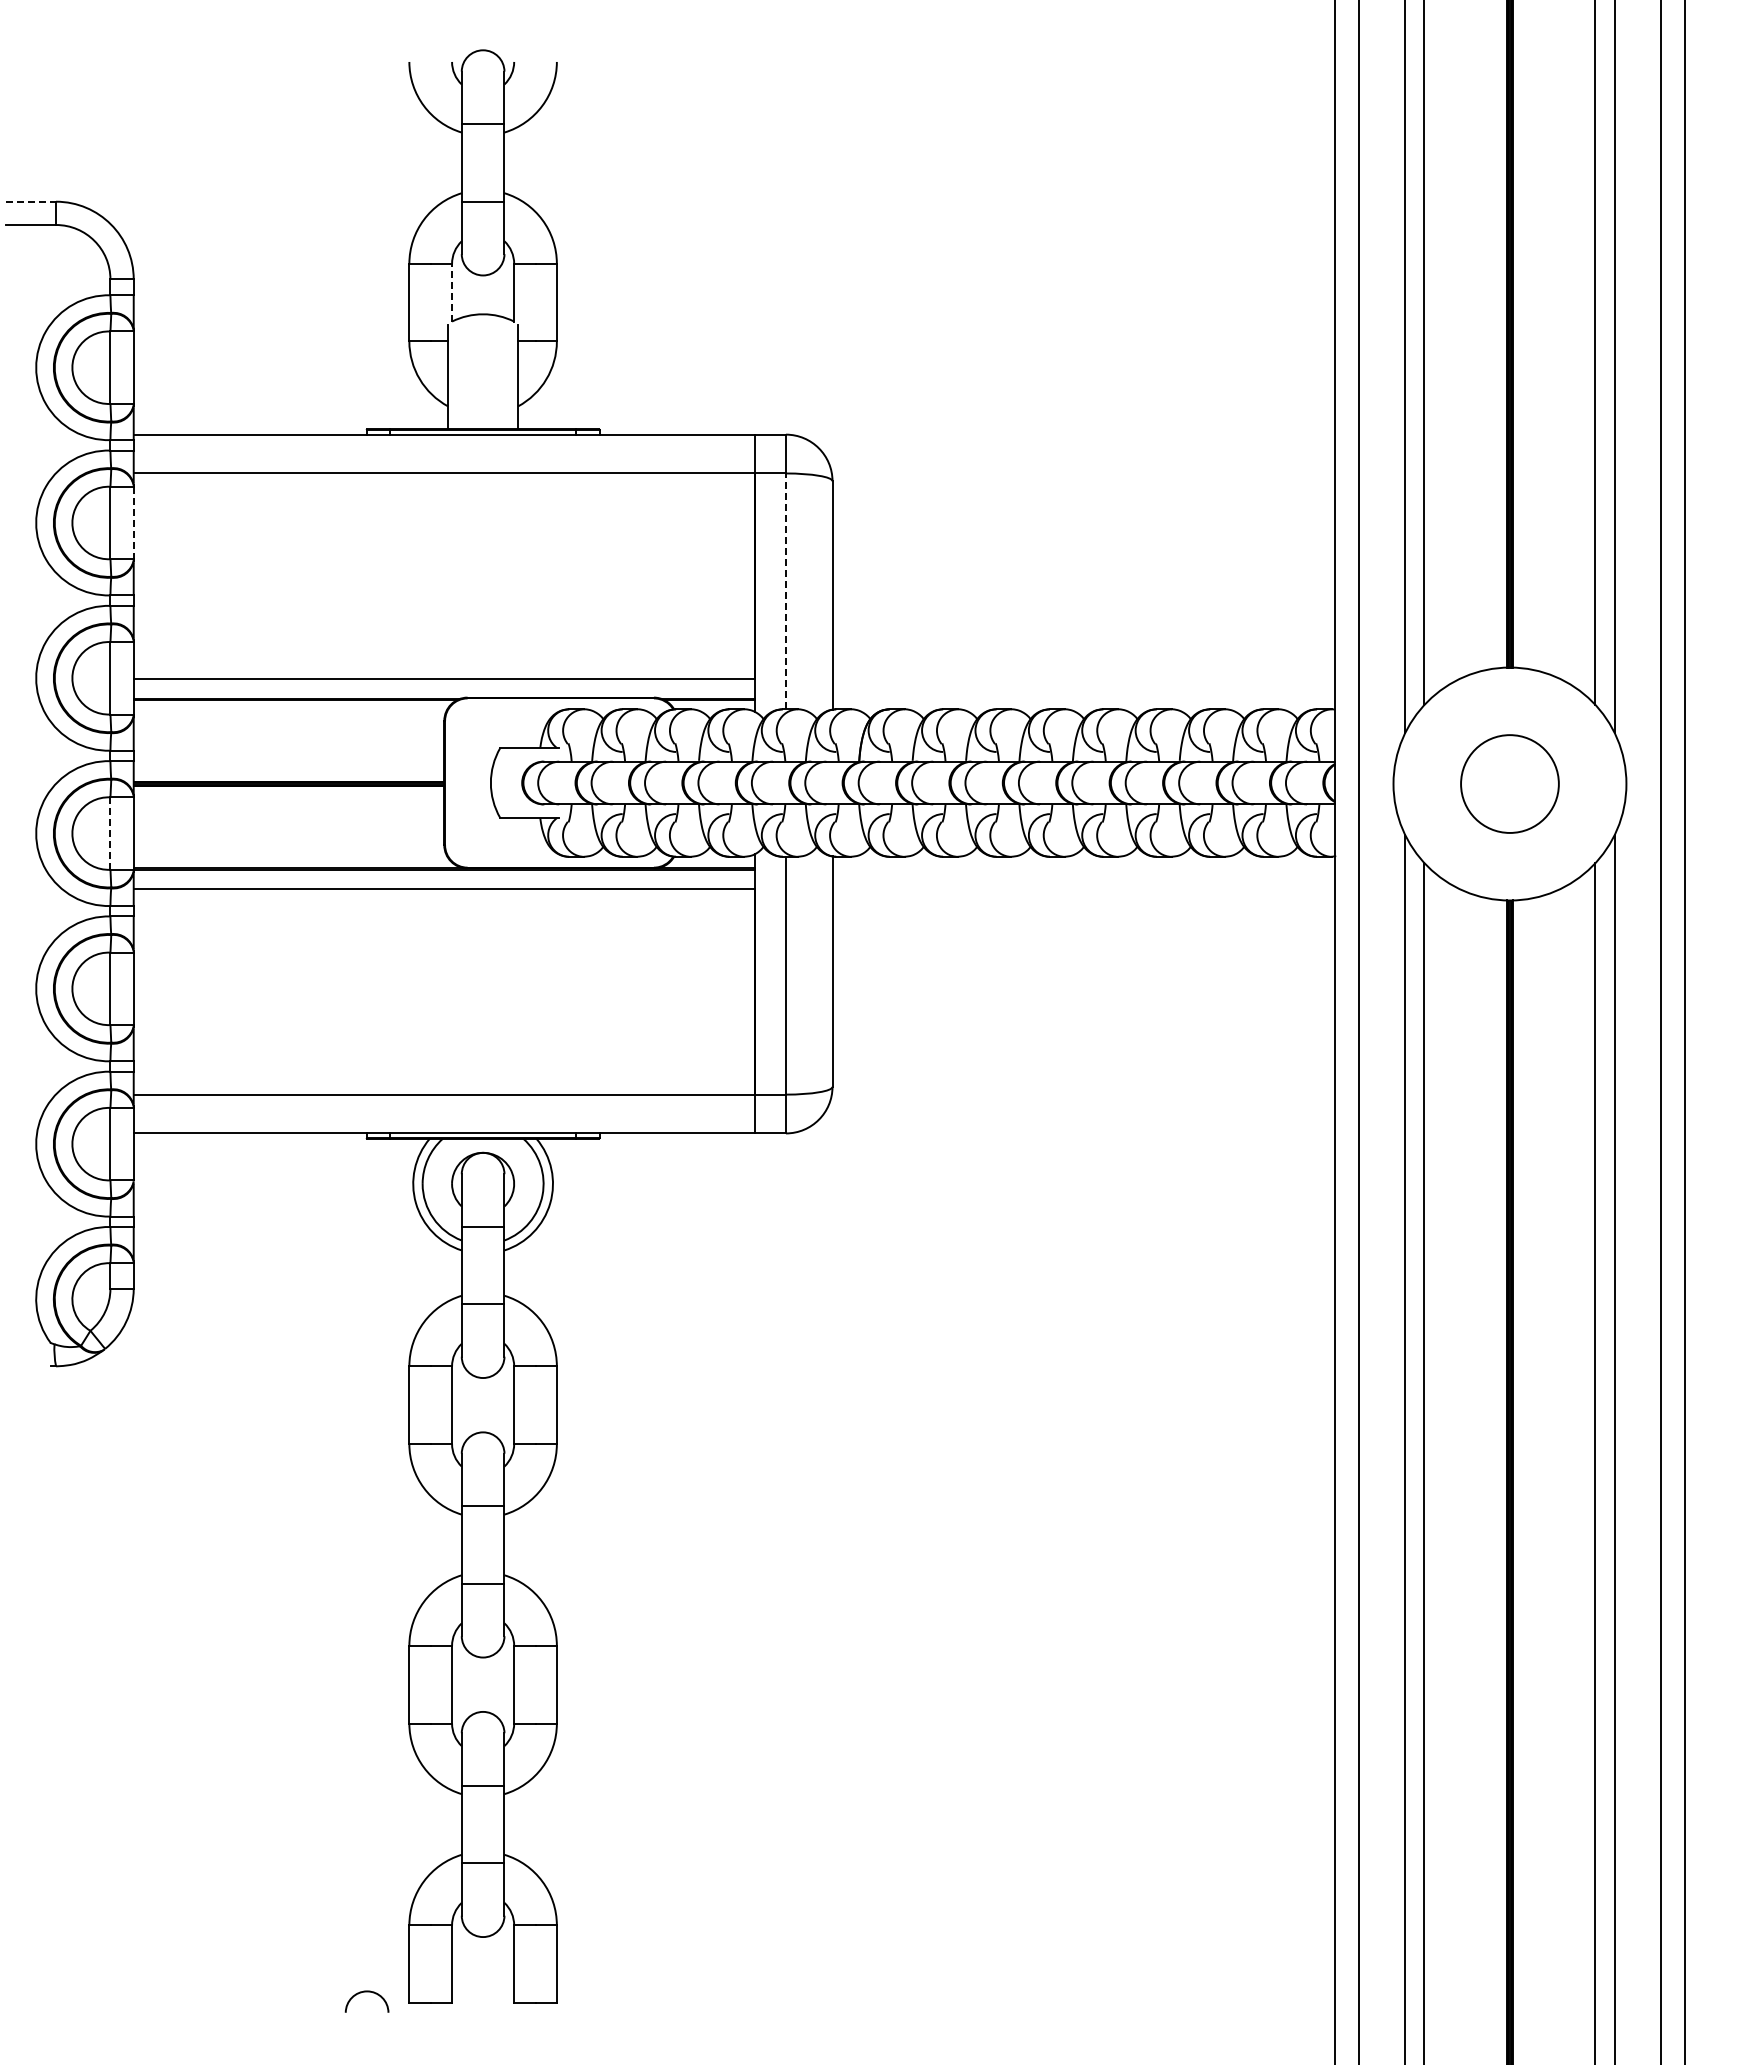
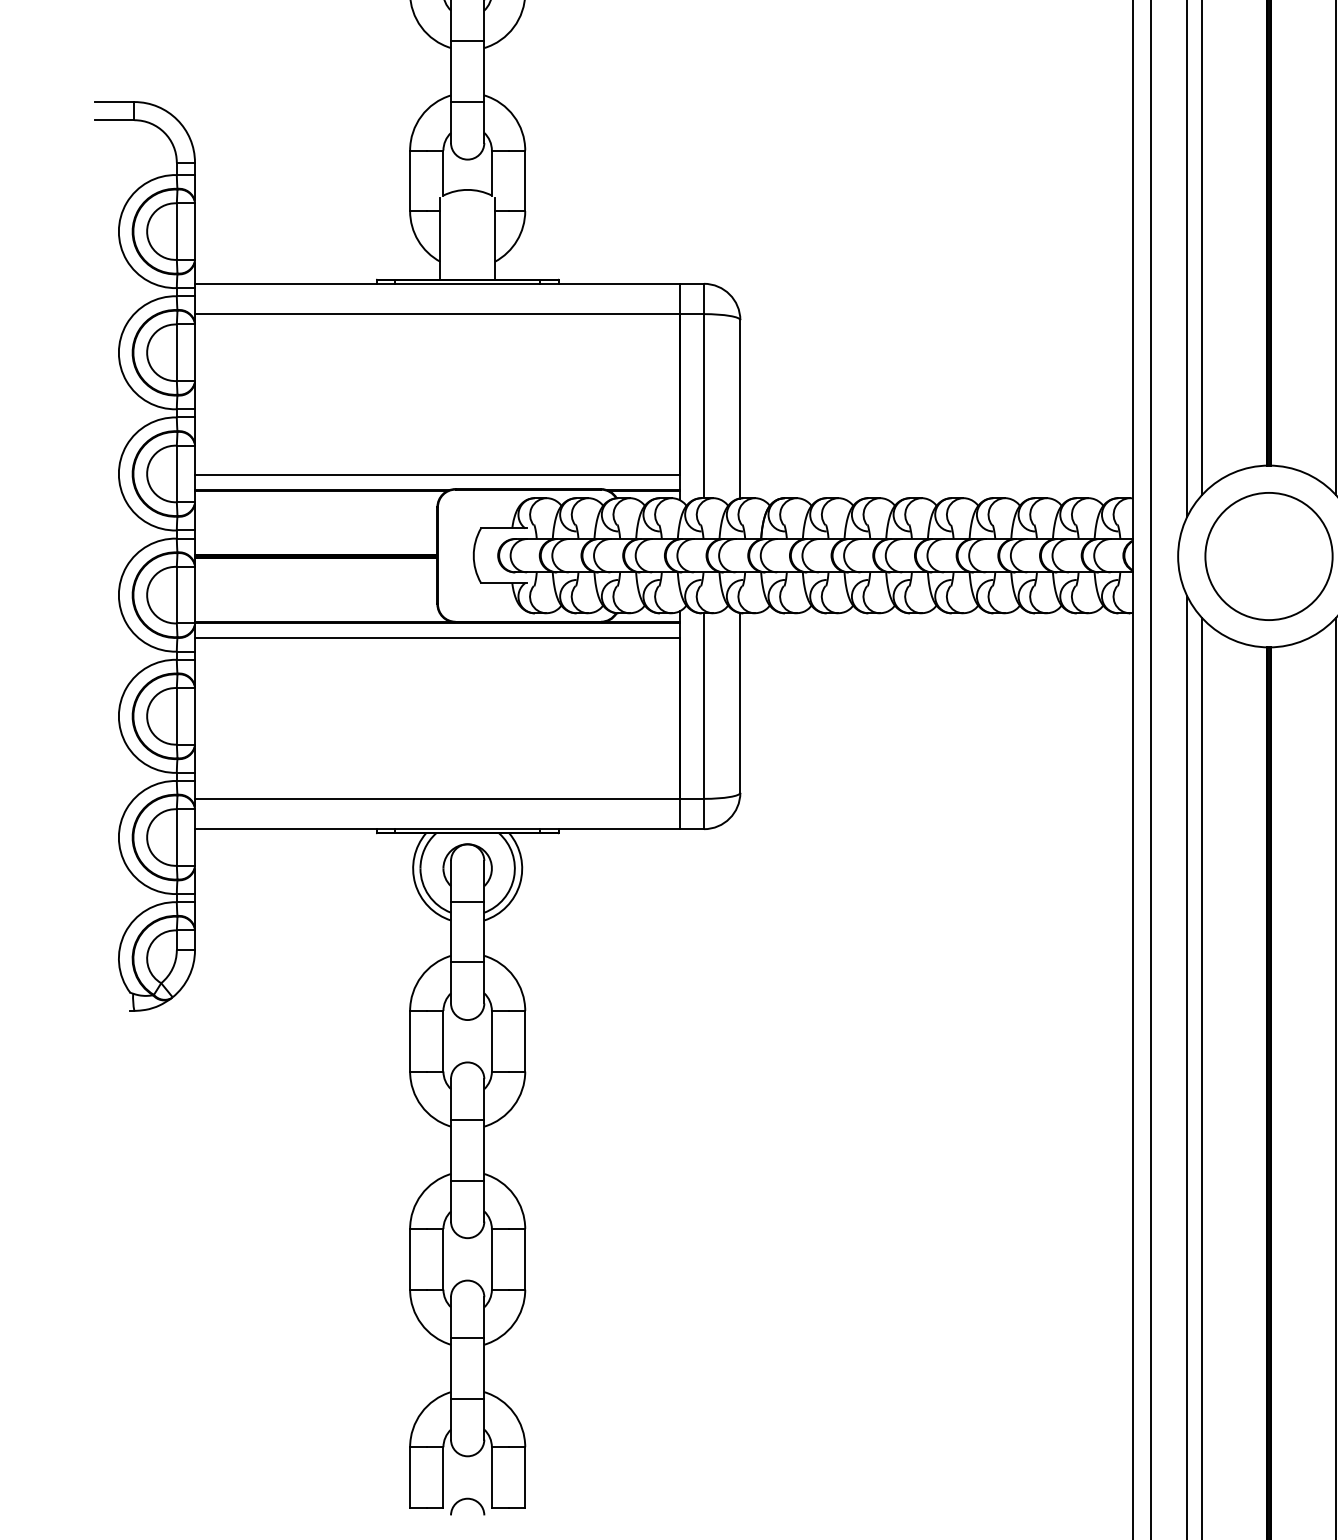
line: (31, 201) -> (115, 101), dashed -> solid
line: (452, 292) -> (443, 172), dashed -> solid
line: (133, 523) -> (194, 353), dashed -> solid
line: (785, 591) -> (703, 406), dashed -> solid
circle: (1509, 783) -> (1268, 556), size x1.67
line: (110, 833) -> (176, 595), dashed -> solid
arc: (366, 1992) -> (467, 1499), moved

